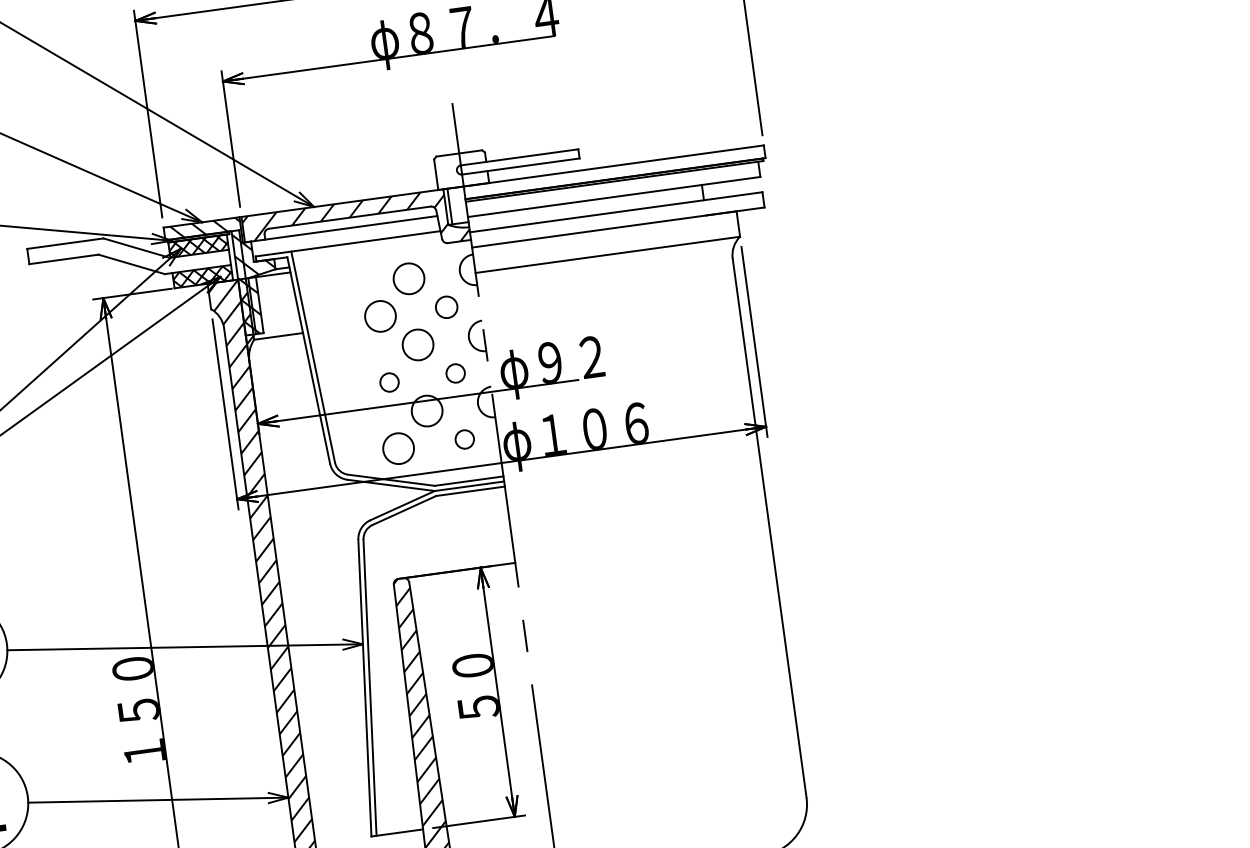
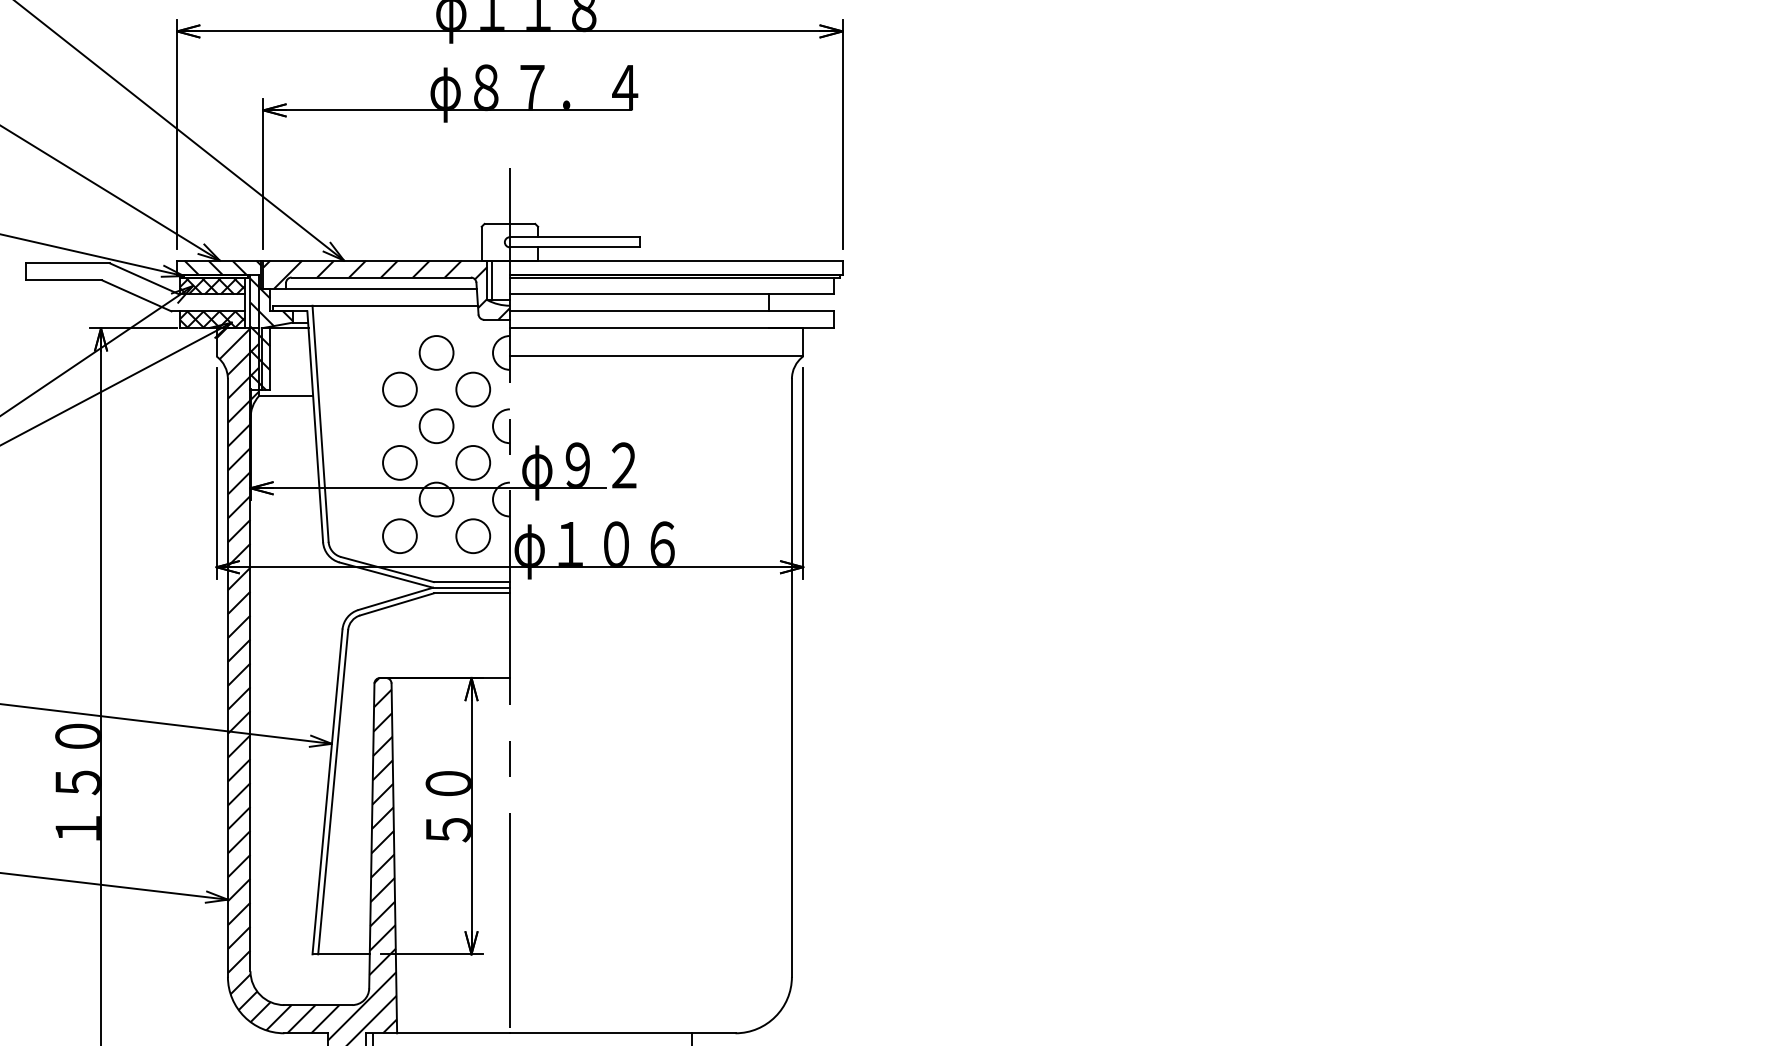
circle: (446, 307) -> (473, 389), size x1.43
circle: (455, 373) -> (473, 462), size x1.67
circle: (389, 382) -> (399, 462), size x1.67
circle: (464, 438) -> (473, 535), size x1.67

